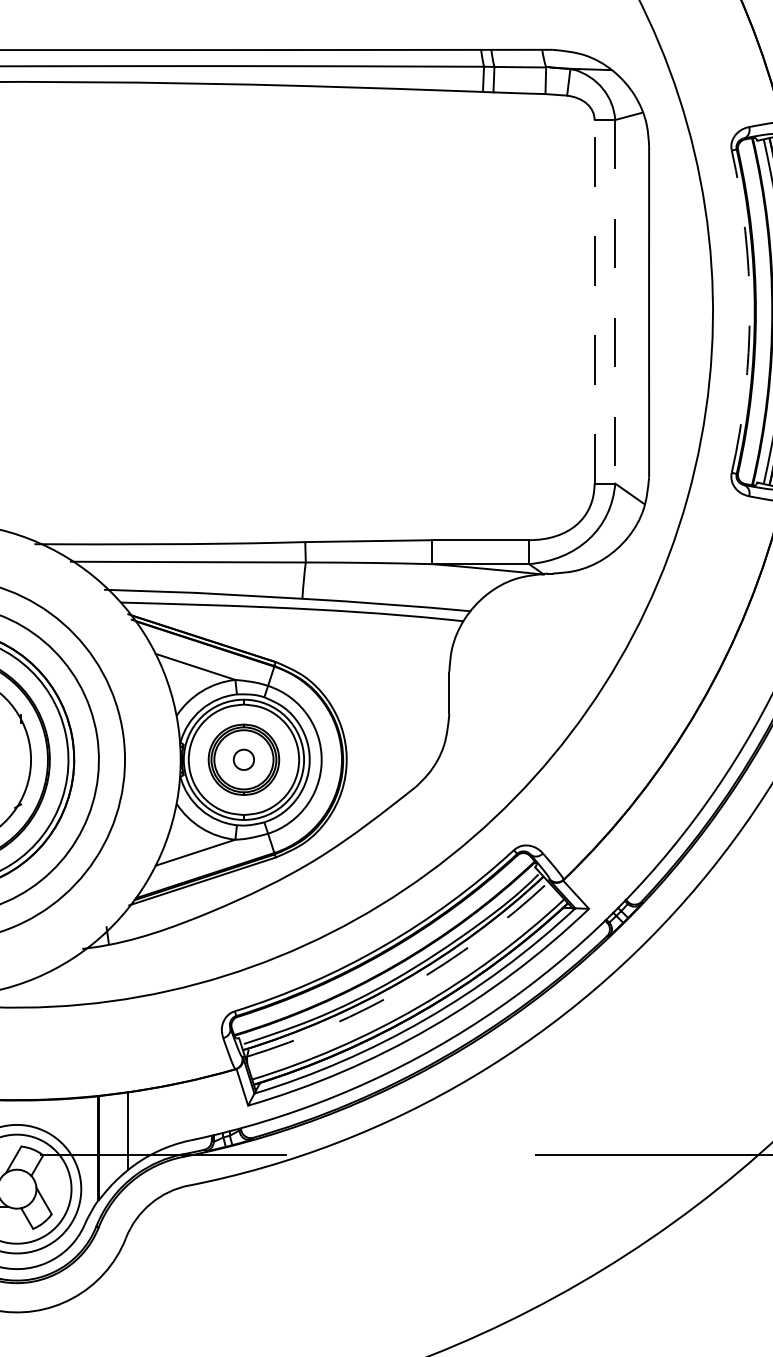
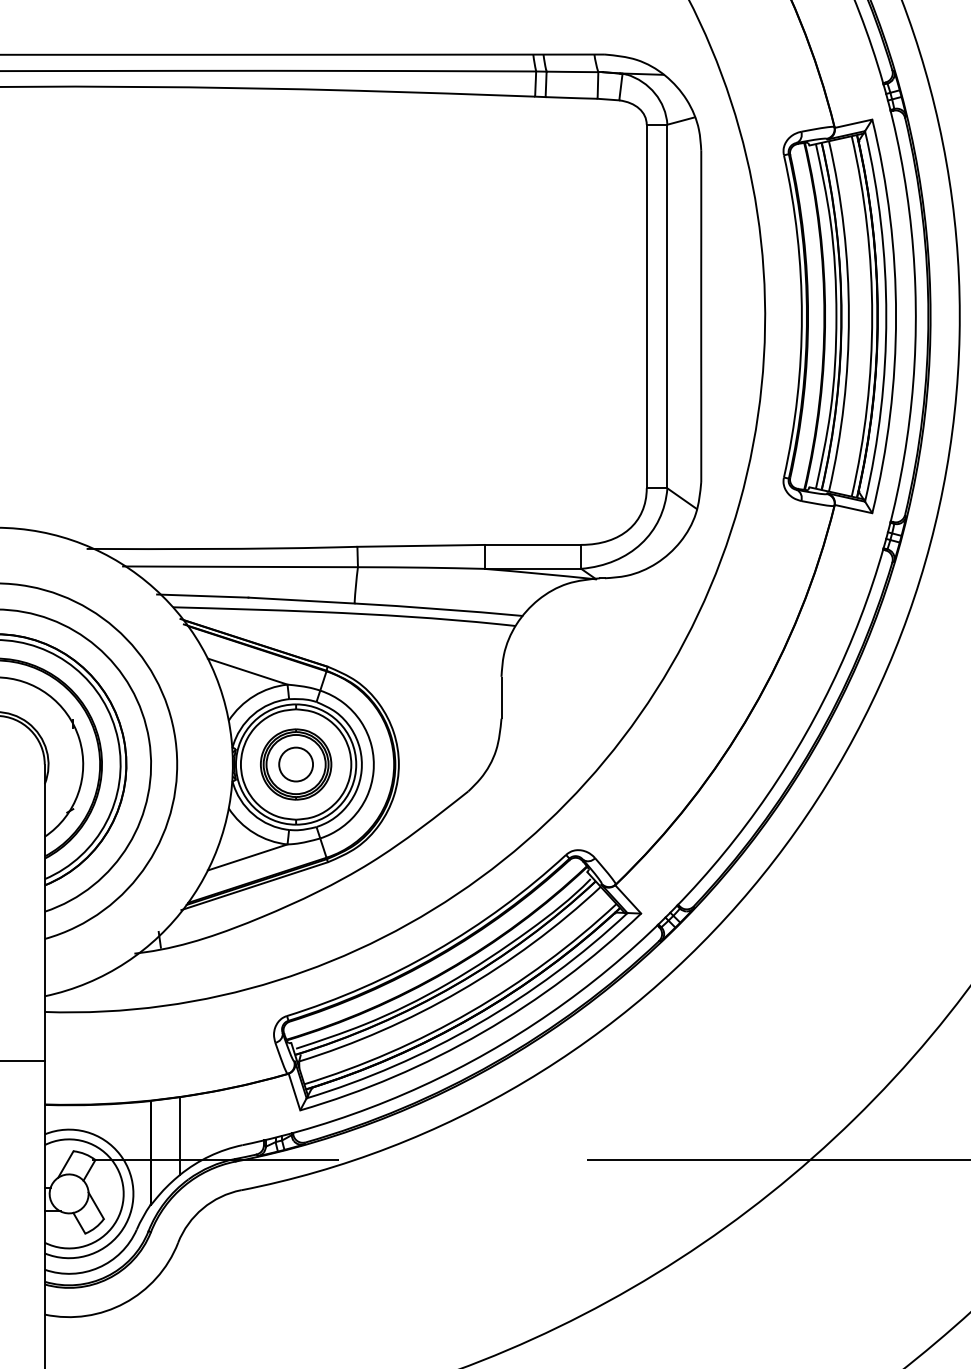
line: (594, 301) -> (646, 306), dashed -> solid
line: (615, 301) -> (667, 306), dashed -> solid
arc: (749, 311) -> (801, 316), dashed -> solid
circle: (244, 759) -> (296, 764), size x1.67
arc: (407, 986) -> (459, 991), dashed -> solid

